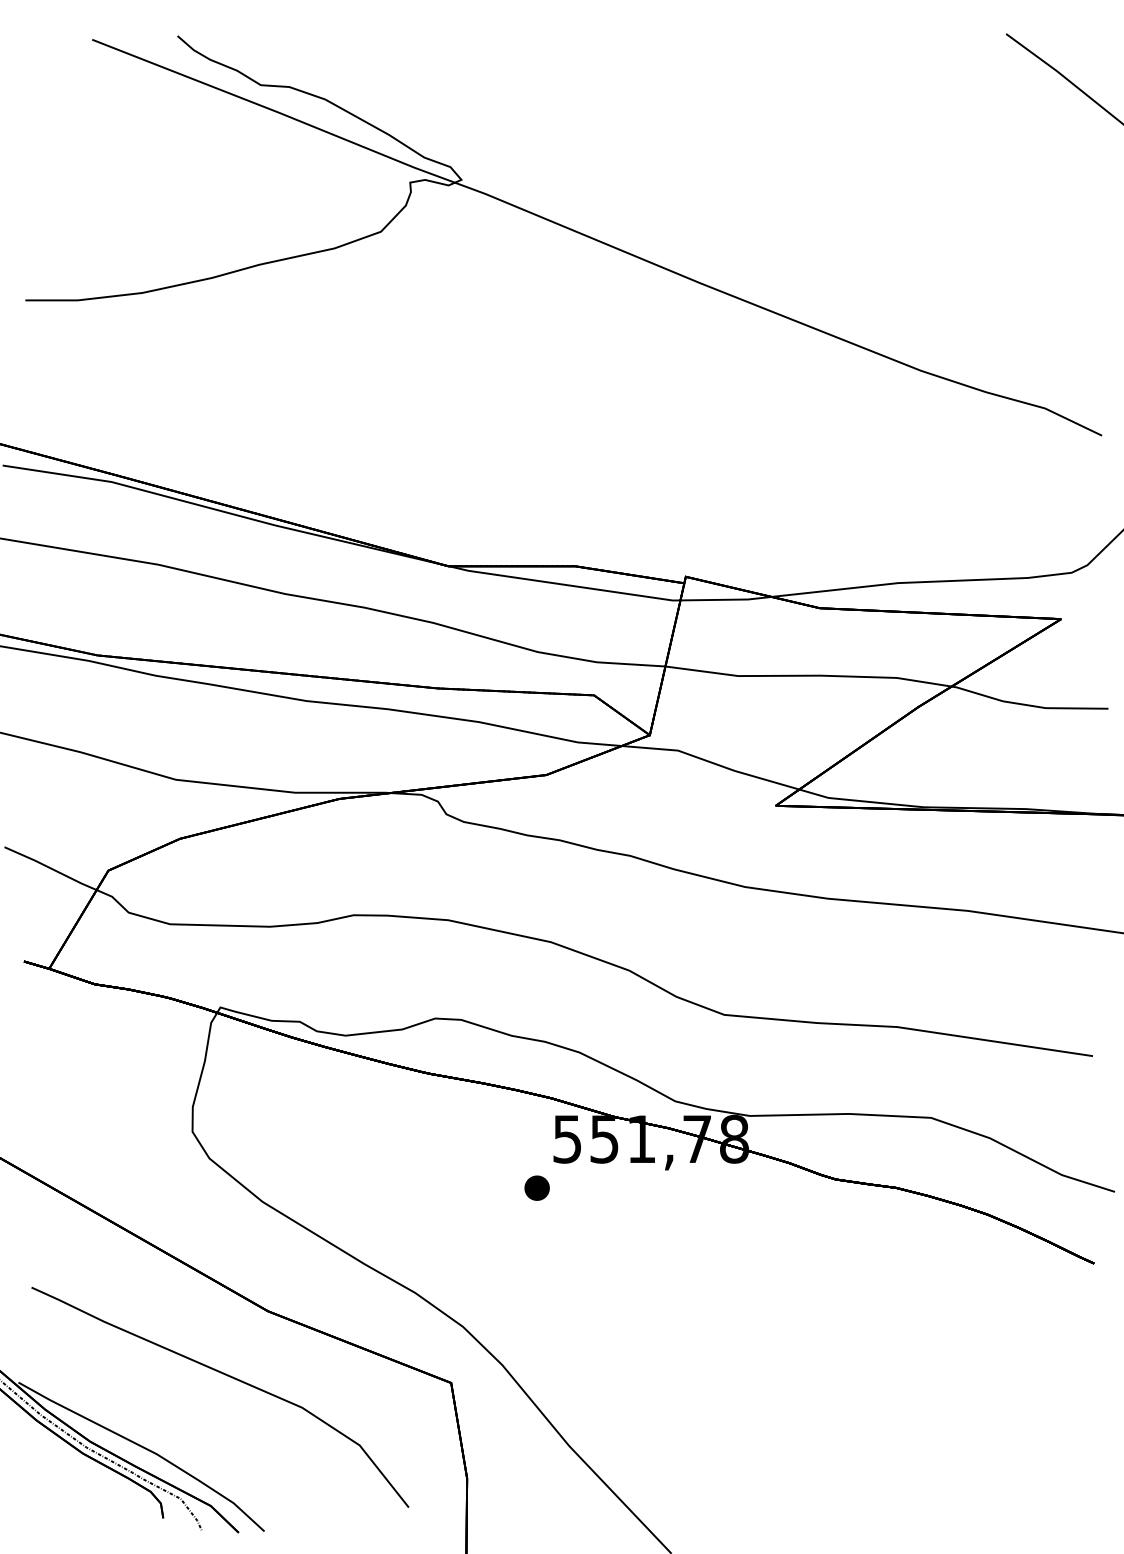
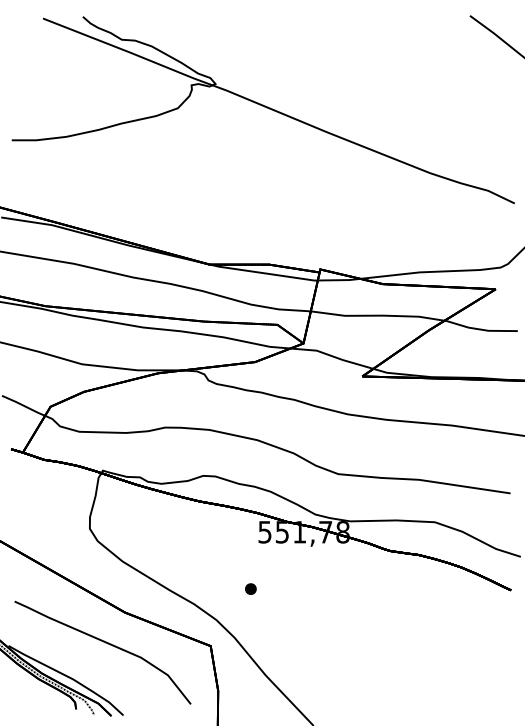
part: (536, 1186) -> (250, 588), moved

